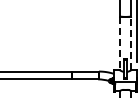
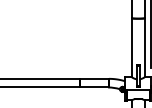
line: (119, 43) -> (131, 47), dashed -> solid
line: (131, 43) -> (144, 47), dashed -> solid

